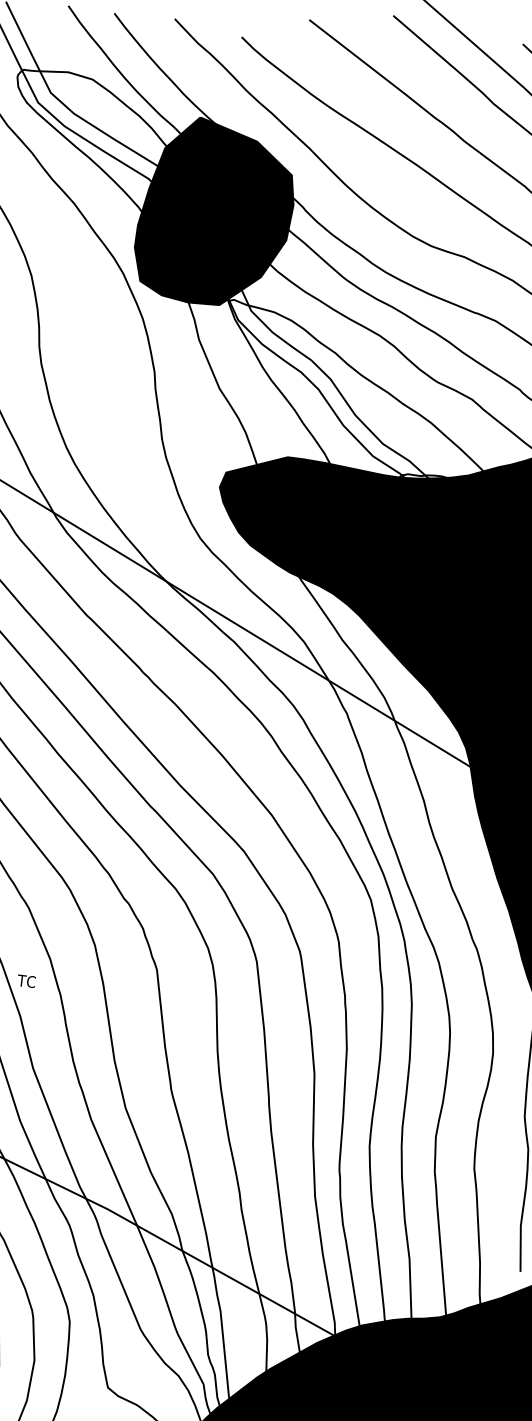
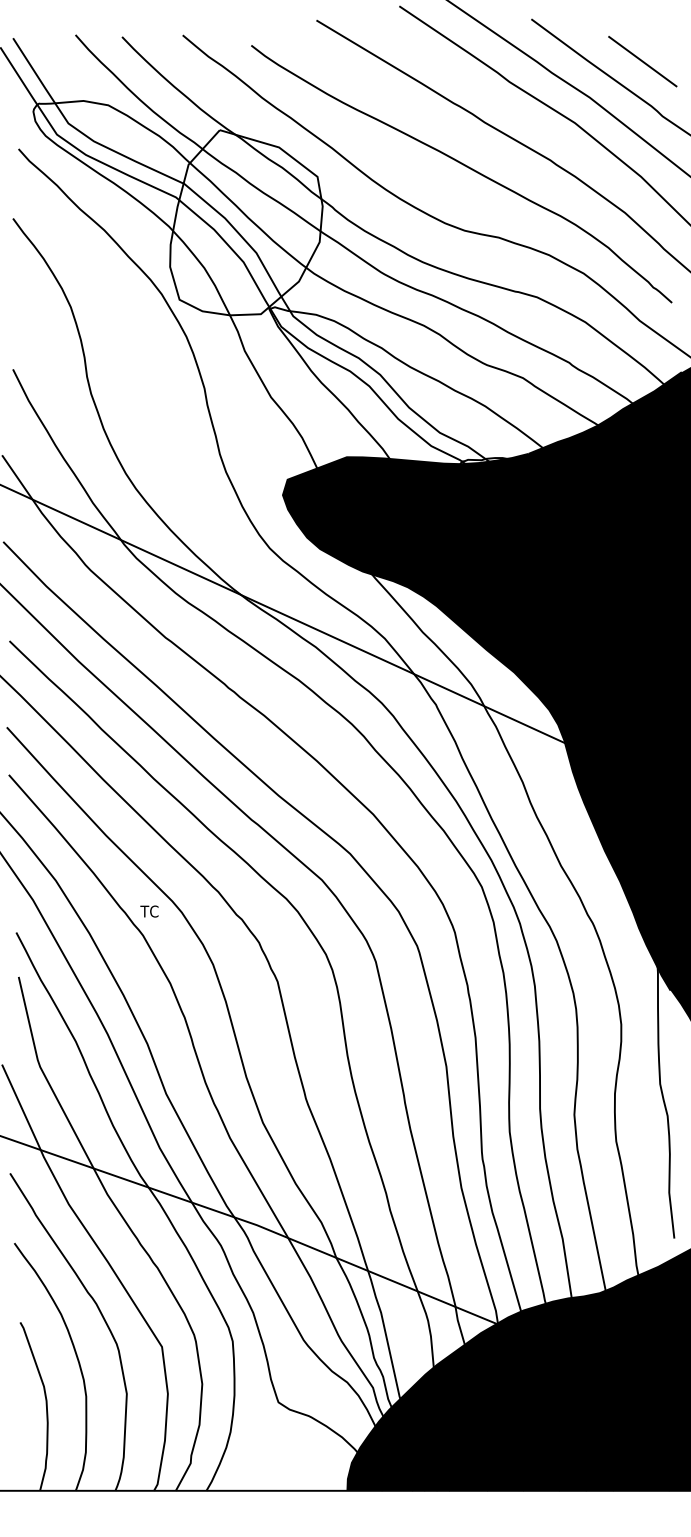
fill: (215, 212) -> (246, 222), removed
text: (26, 981) -> (149, 911), moved

